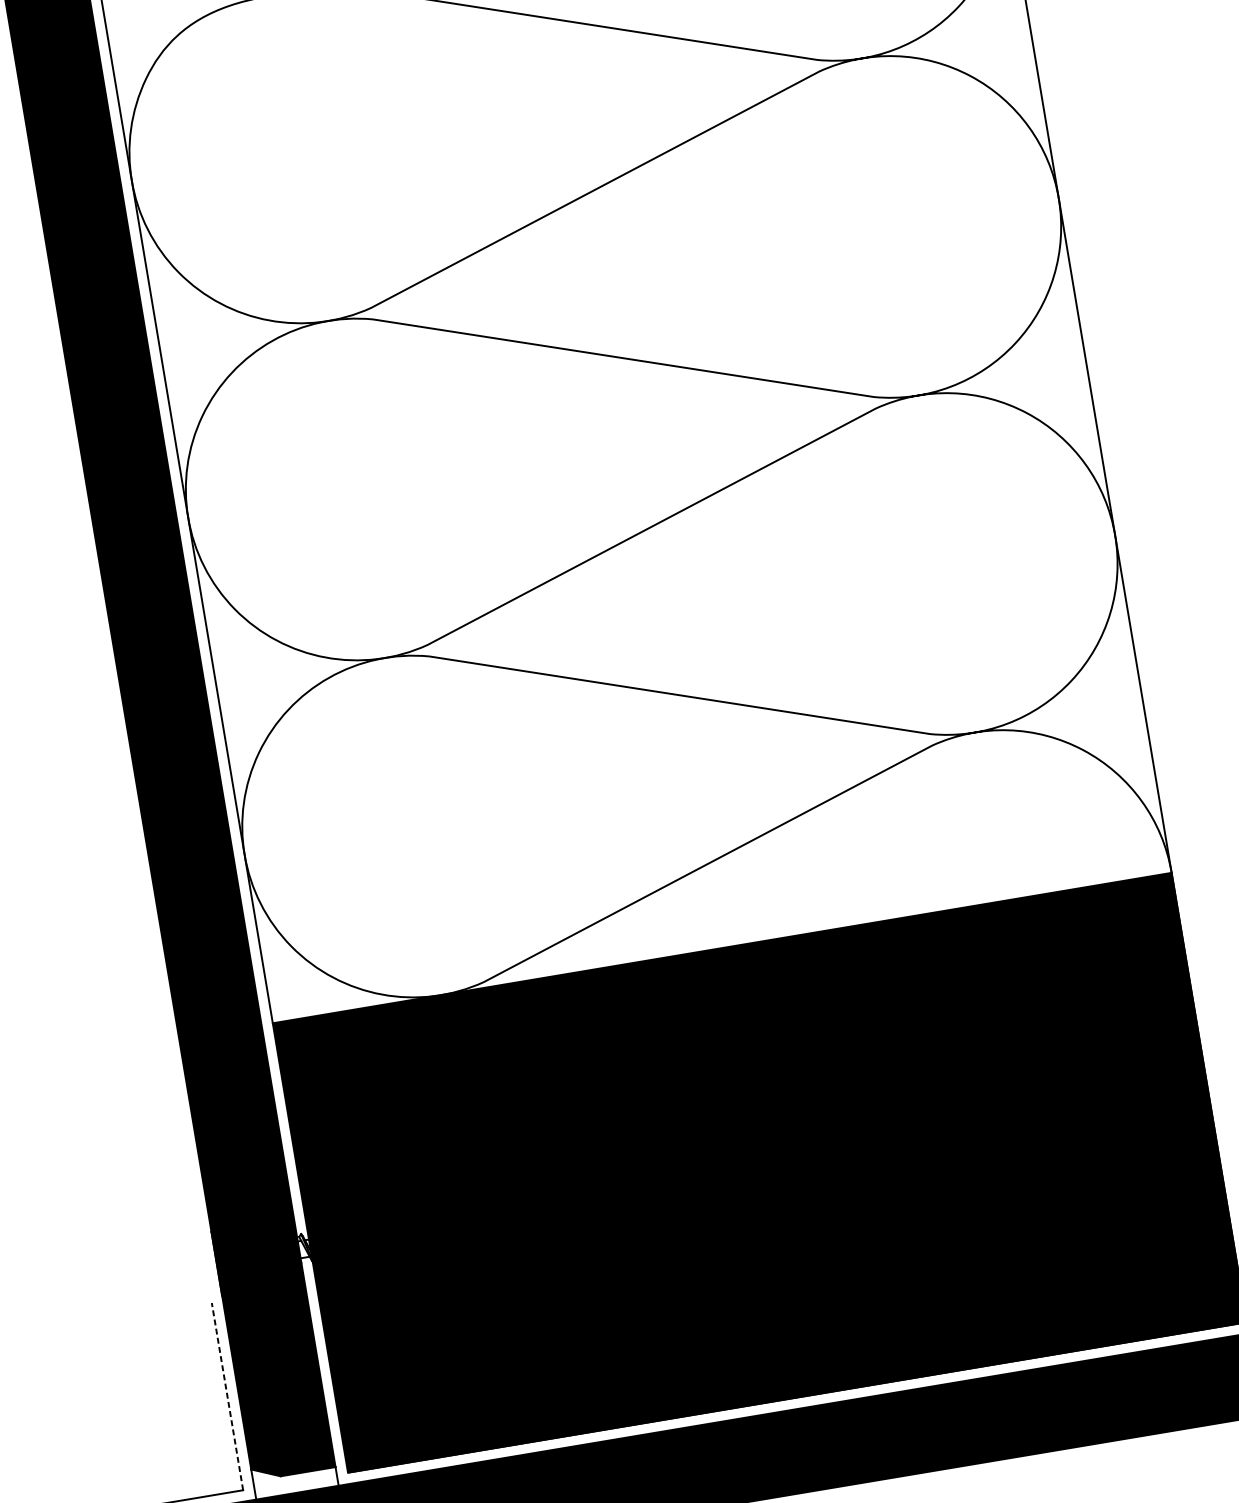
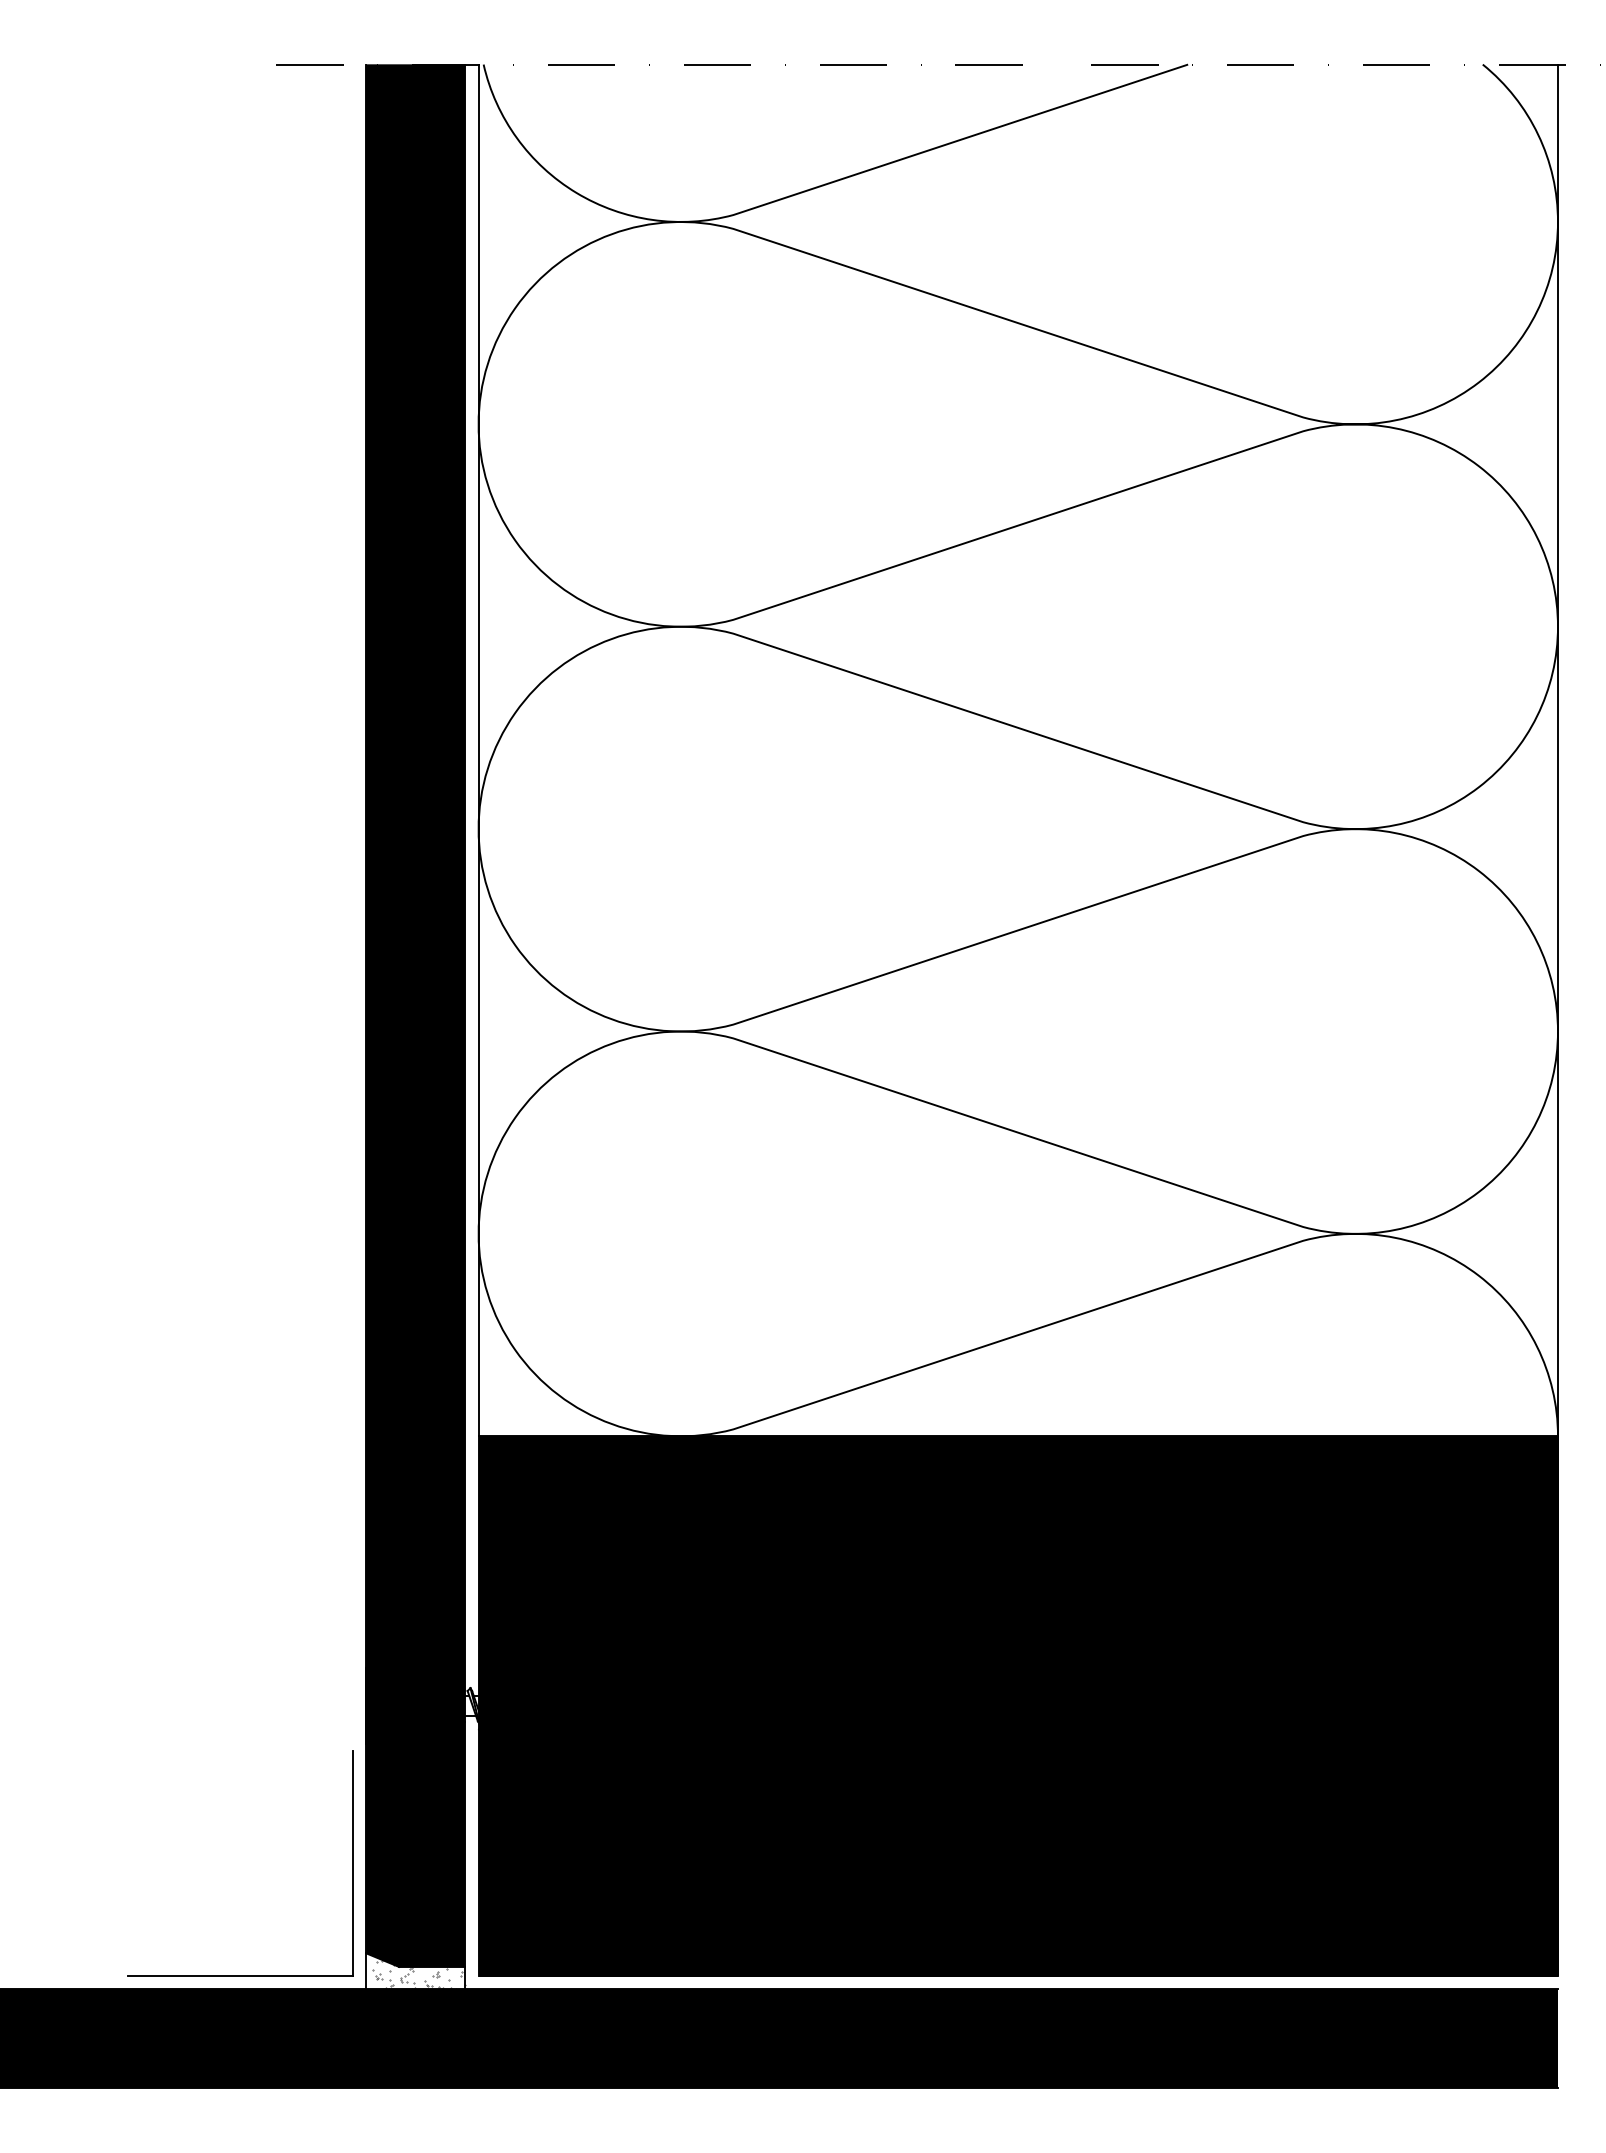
line: (227, 1396) -> (352, 1863), dashed -> solid
hatch: (297, 1479) -> (418, 1974), added

